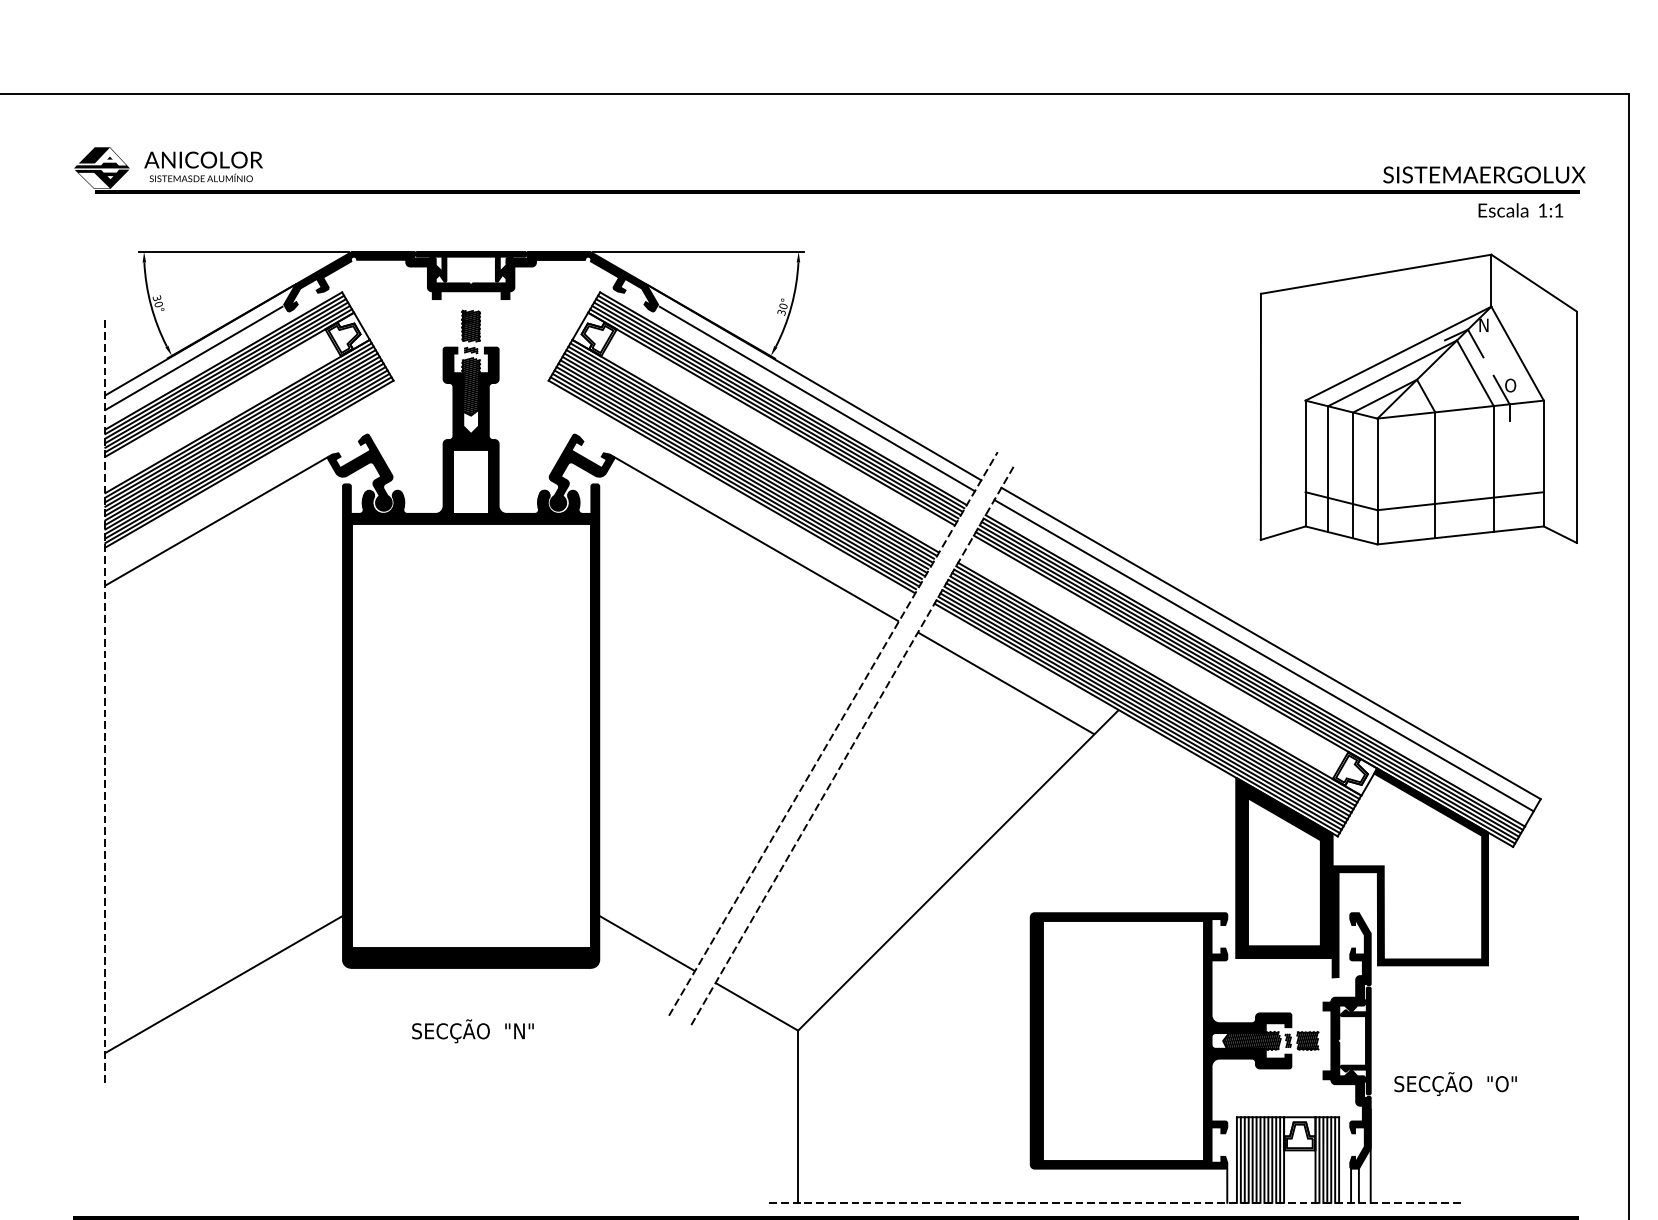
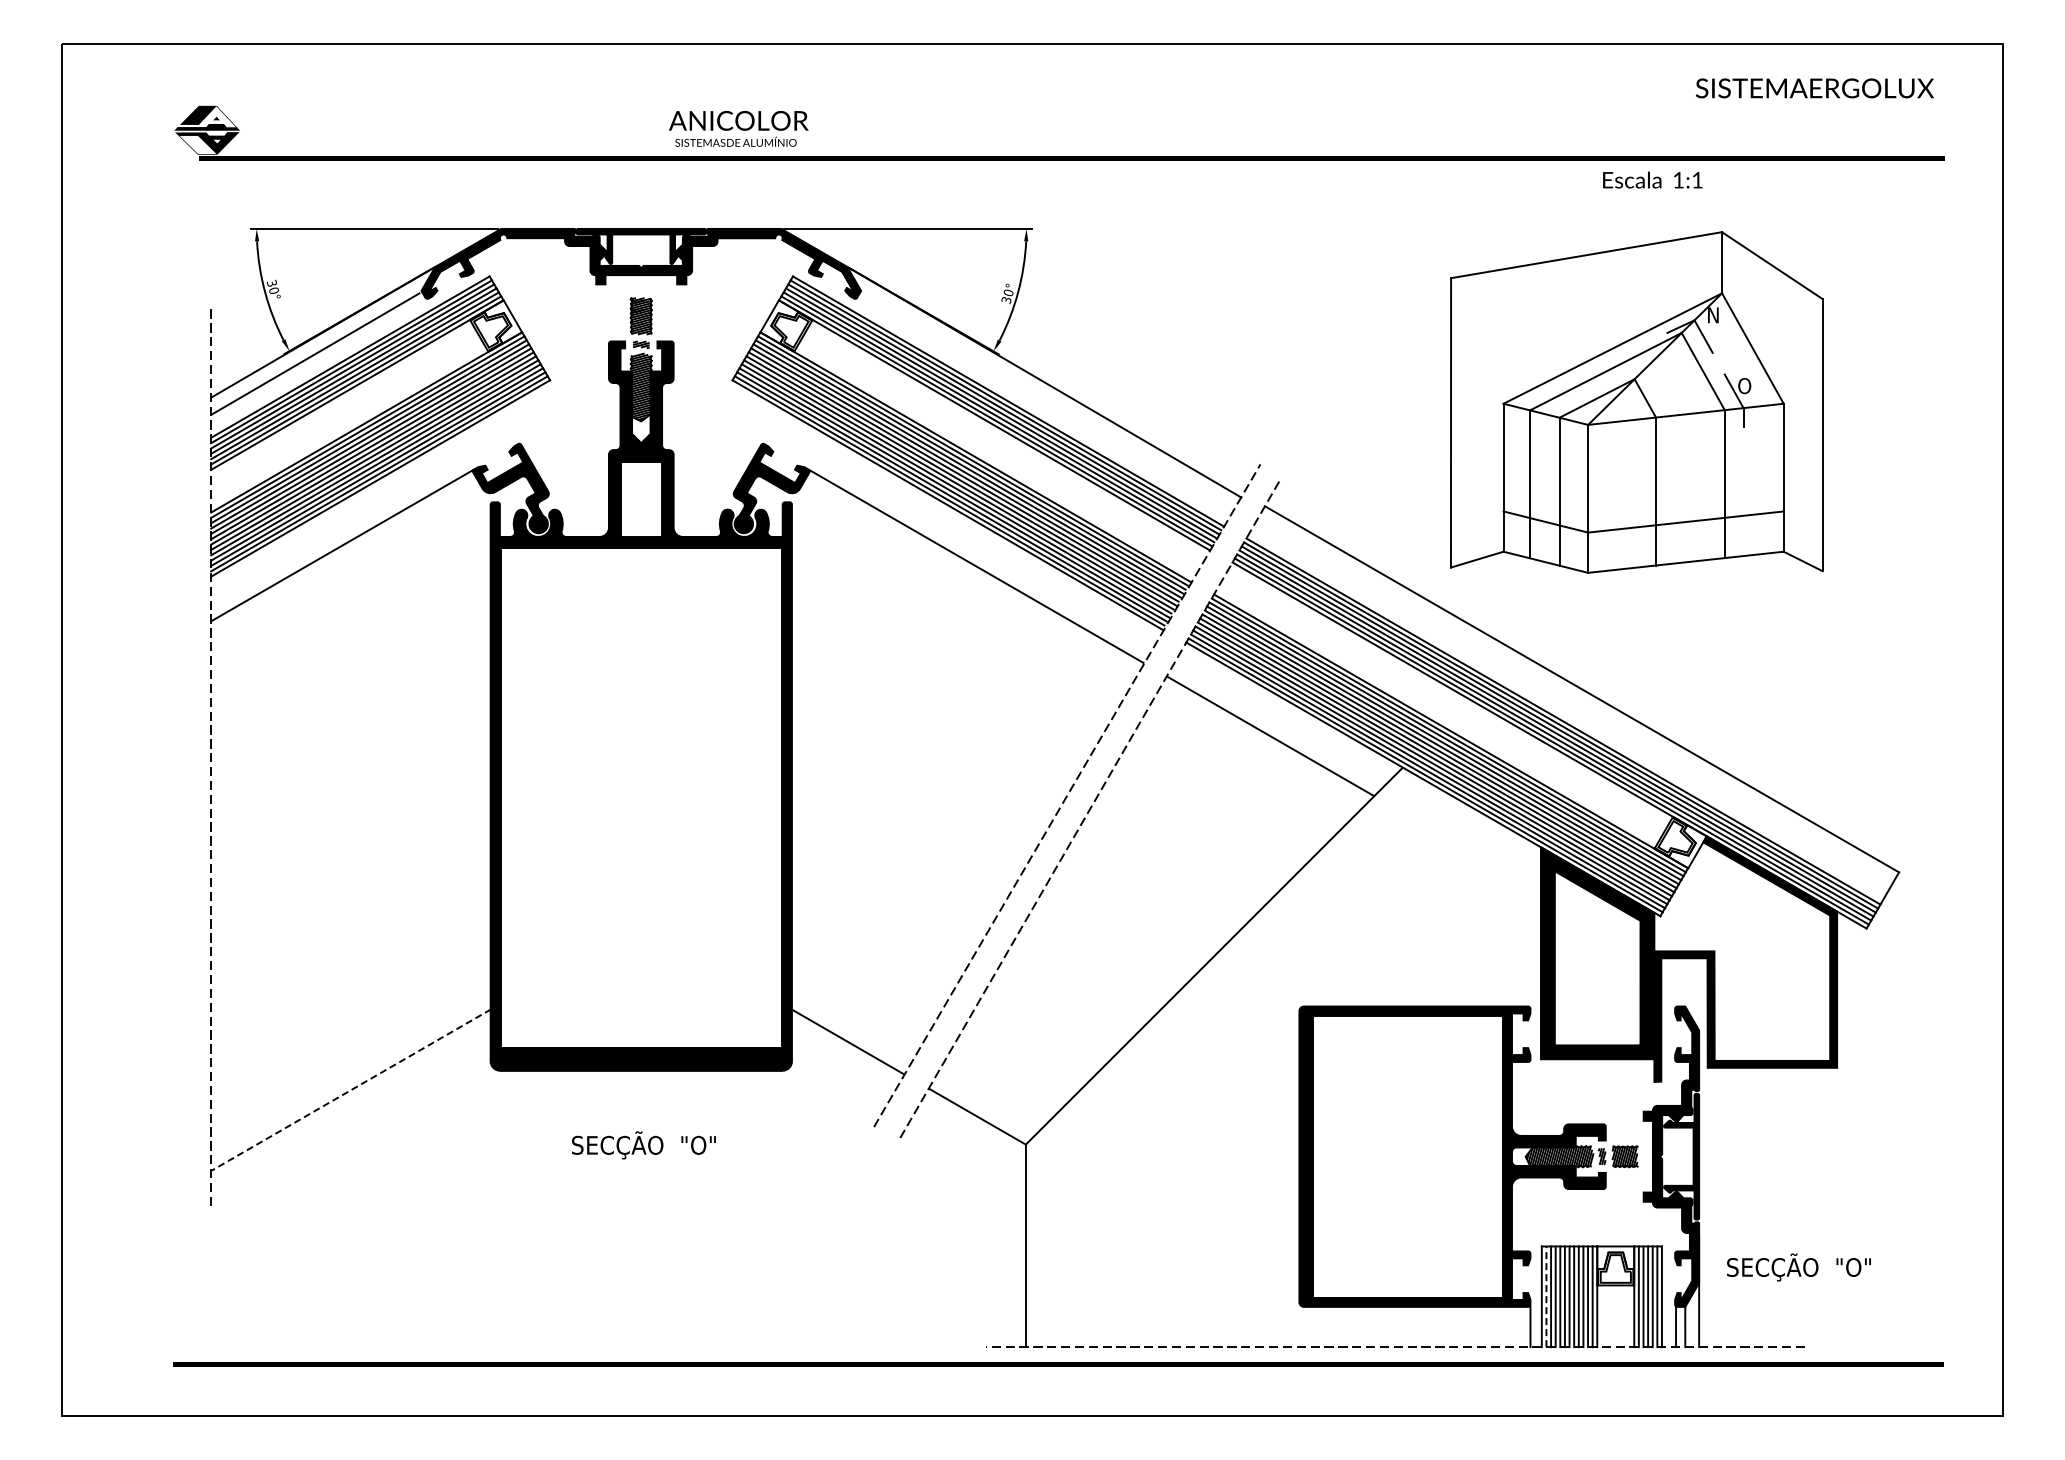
text: (203, 166) -> (738, 128), moved
text: (1484, 175) -> (1814, 88), moved
text: (1520, 209) -> (1652, 179), moved
line: (817, 398) -> (1048, 401), removed
part: (1418, 399) -> (1636, 402), moved
line: (1263, 655) -> (1573, 703), removed
line: (224, 984) -> (351, 1090), solid -> dashed
text: (524, 1030) -> (703, 1144), SECÇÃO  "N" -> SECÇÃO  "O"
text: (1455, 1084) -> (1798, 1267), moved
line: (1240, 1159) -> (1546, 1296), solid -> dashed

